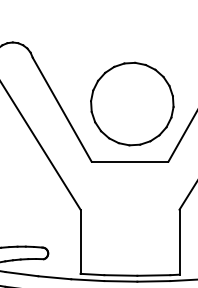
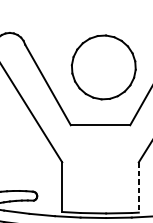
part: (132, 103) -> (103, 67), moved
line: (179, 242) -> (138, 187), solid -> dashed

